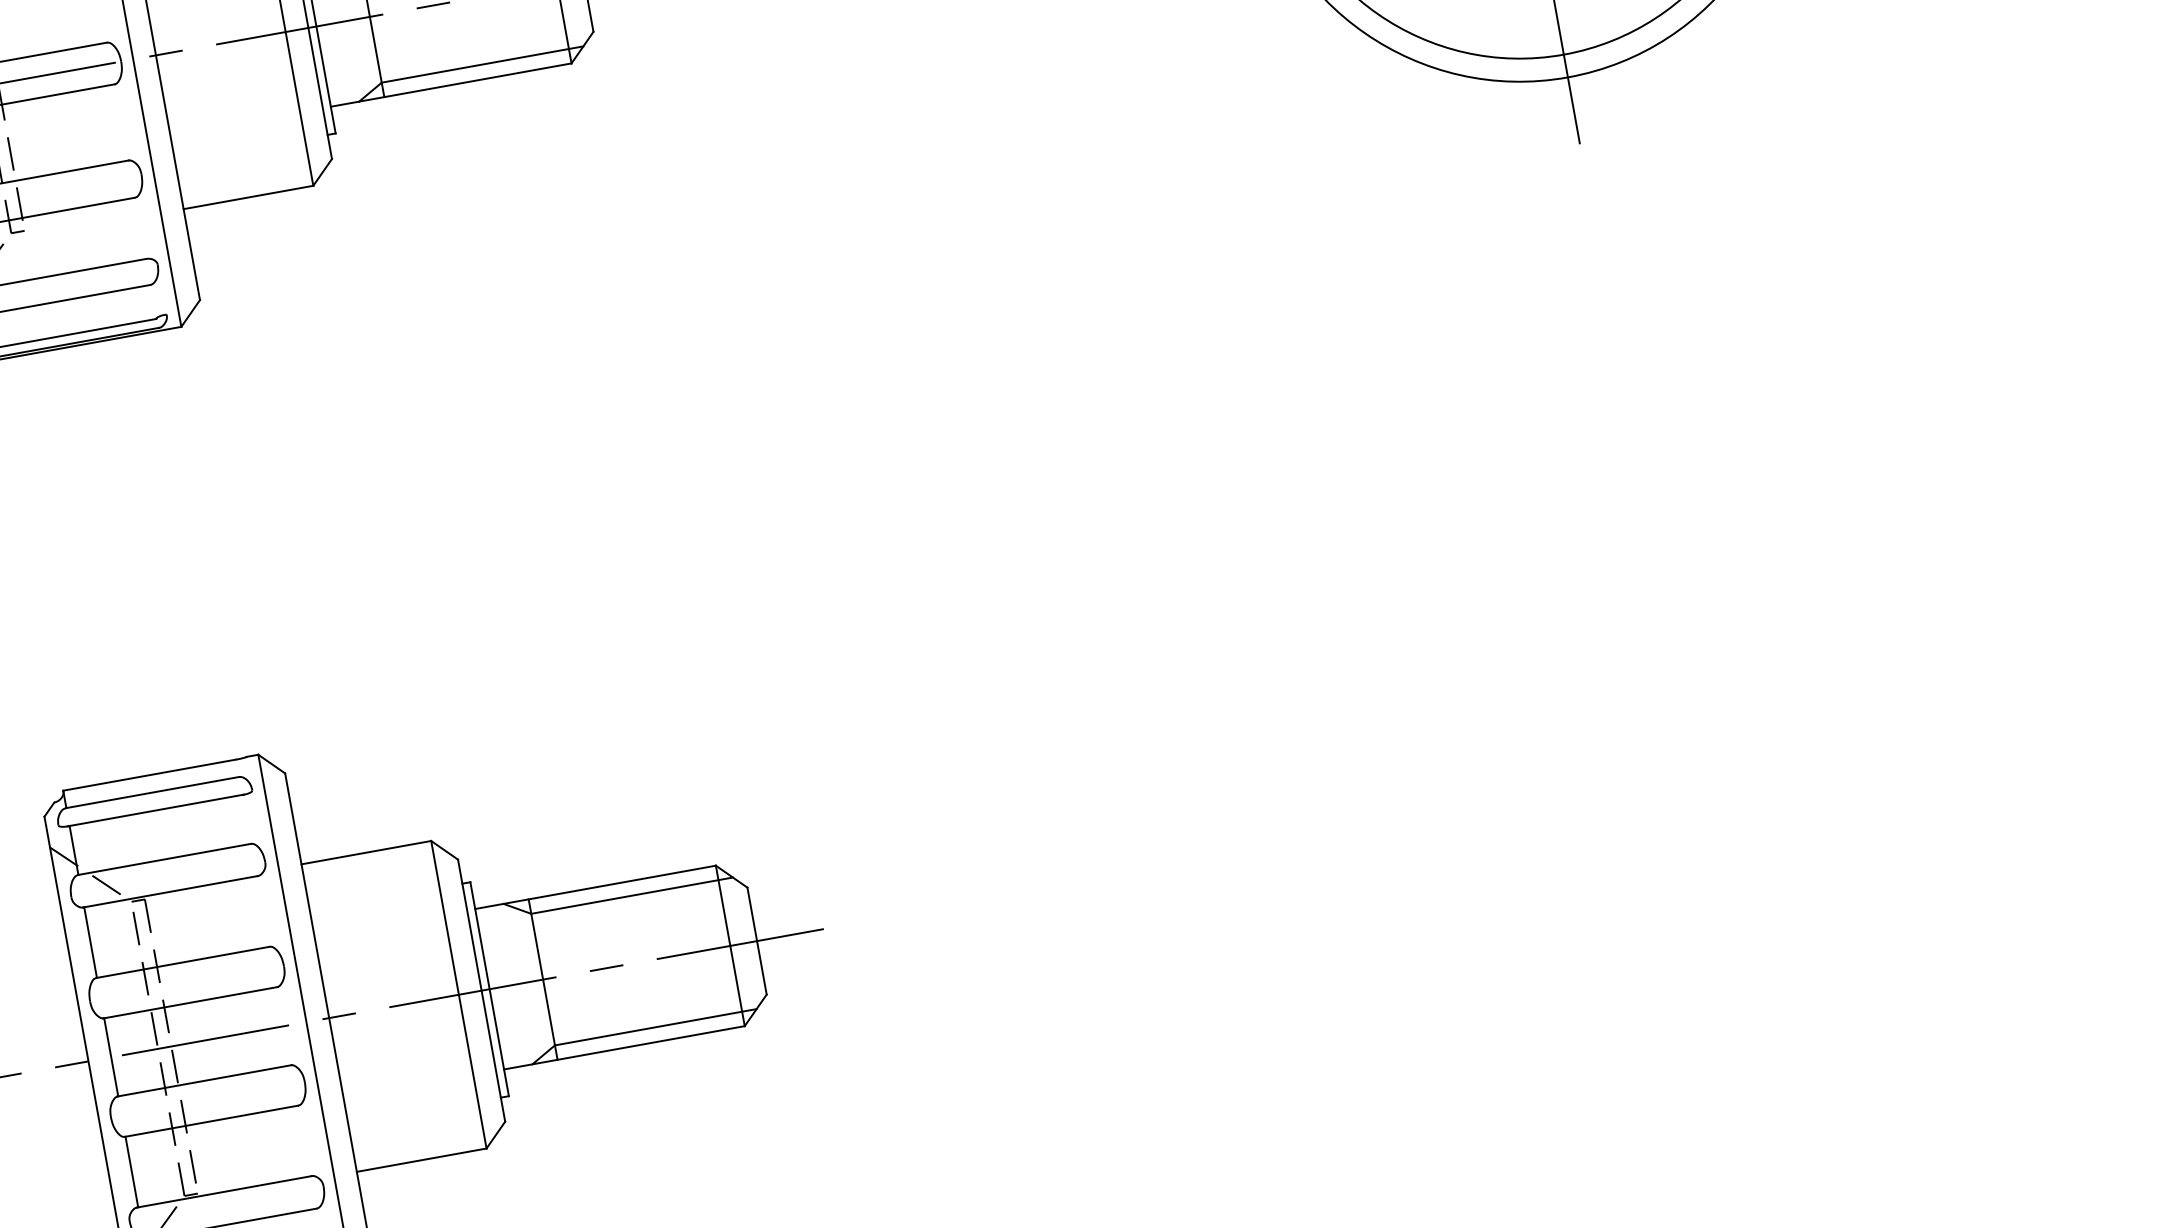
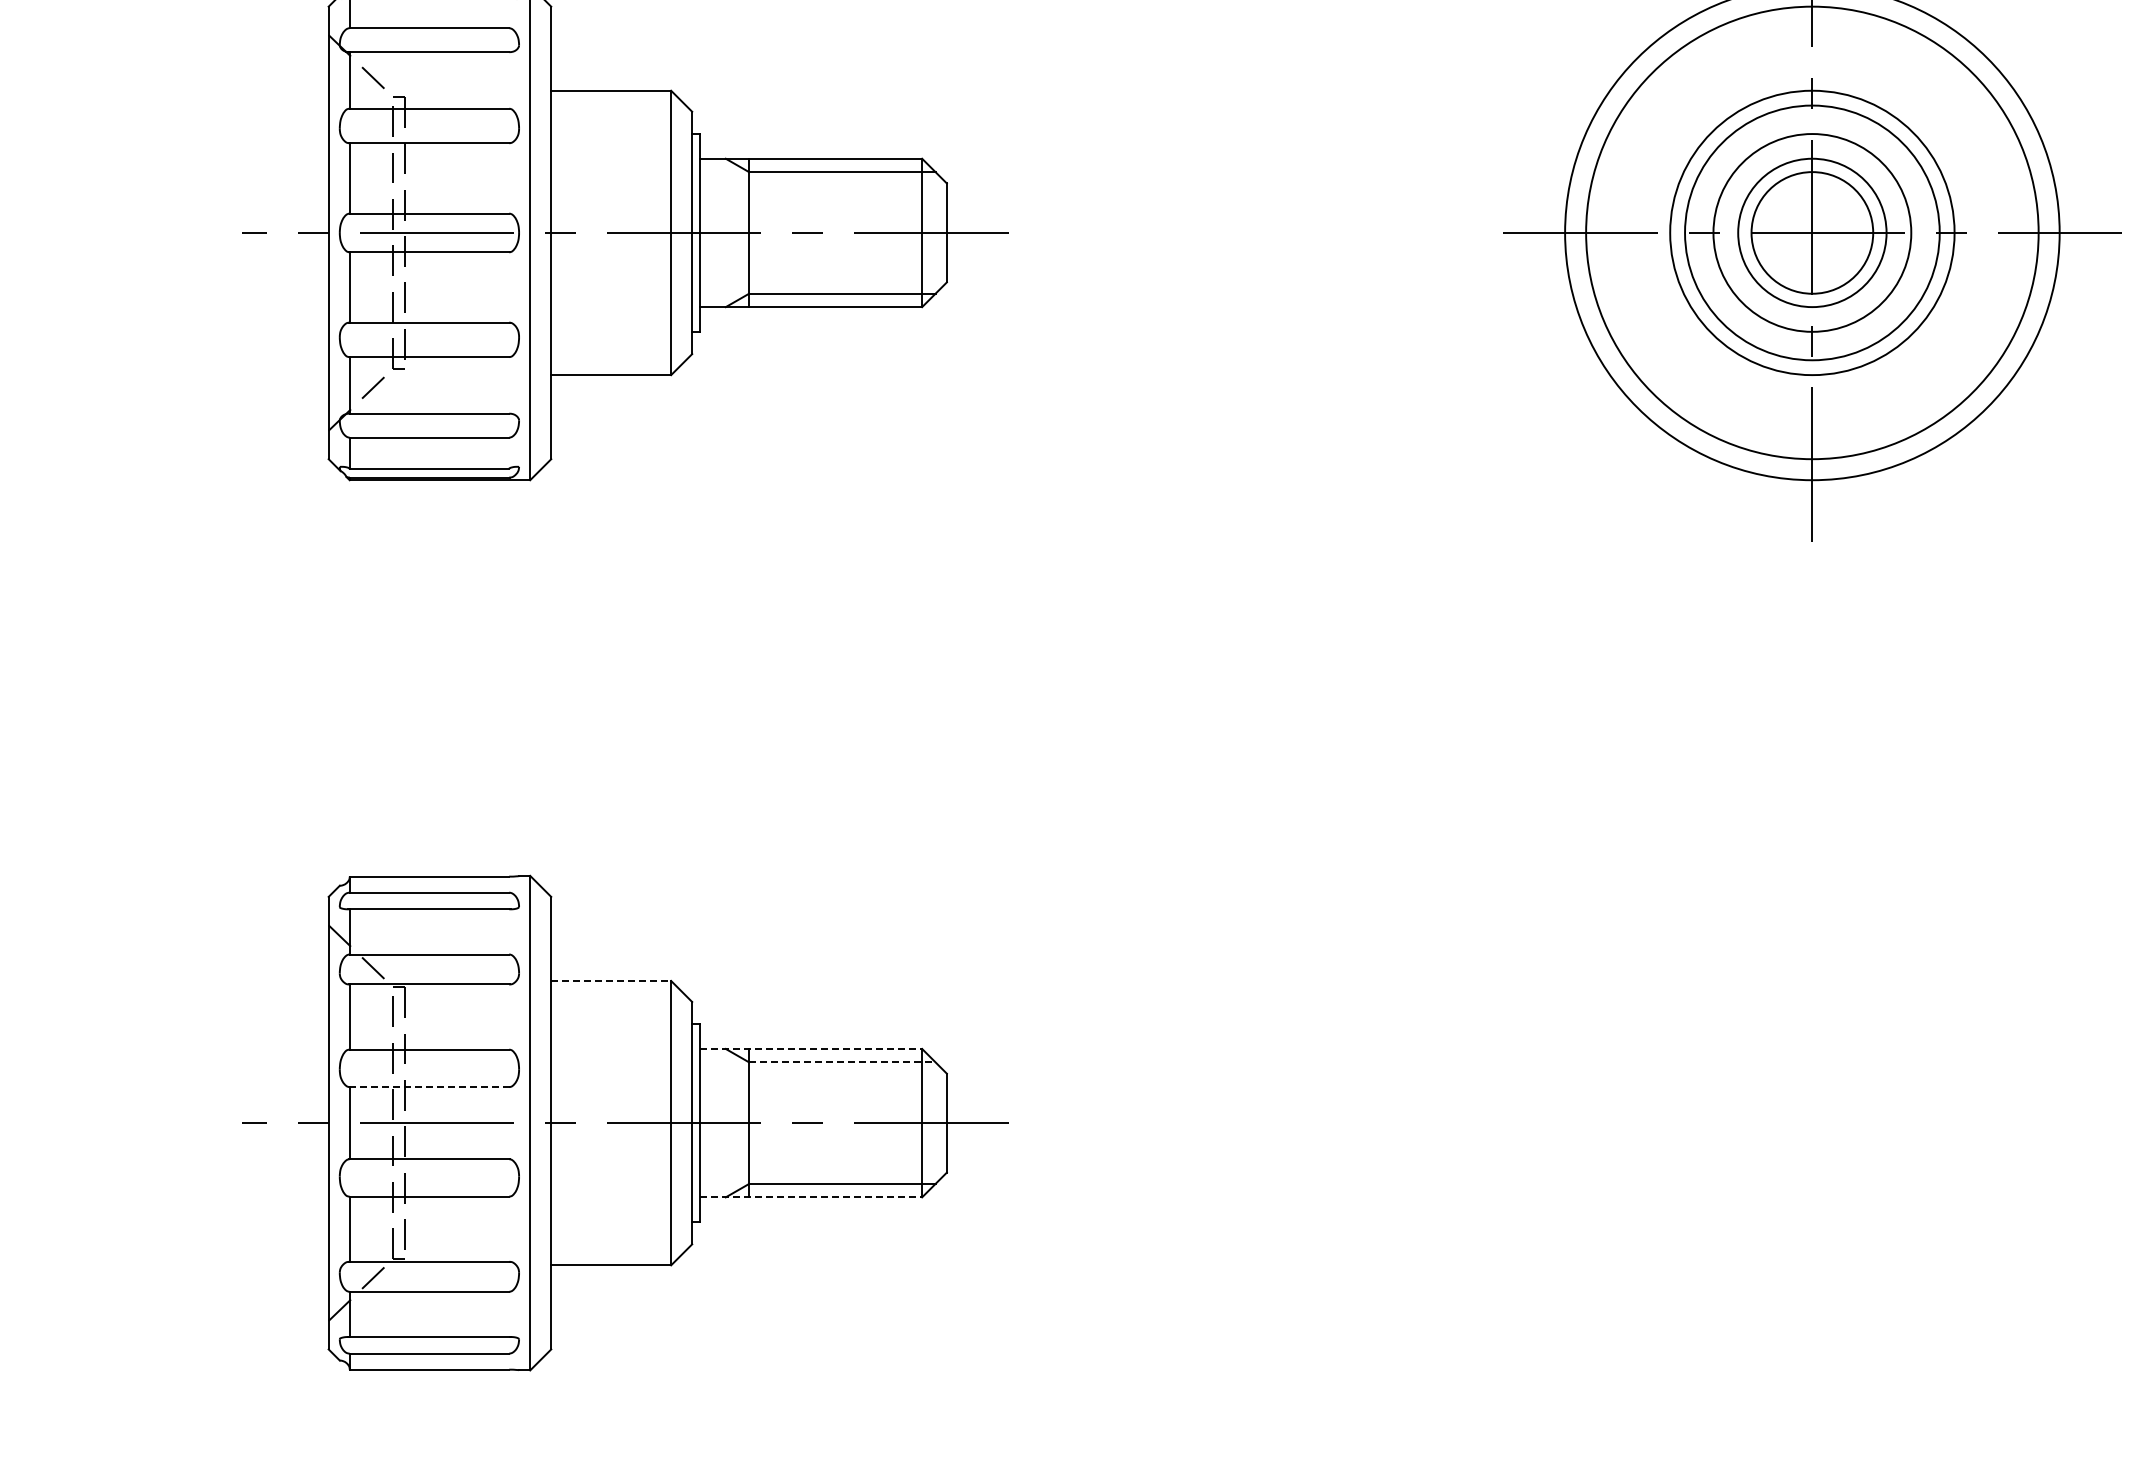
line: (366, 852) -> (611, 980), solid -> dashed
line: (596, 886) -> (811, 1048), solid -> dashed
line: (632, 895) -> (842, 1062), solid -> dashed
line: (190, 1003) -> (429, 1087), solid -> dashed
line: (625, 1047) -> (811, 1197), solid -> dashed

